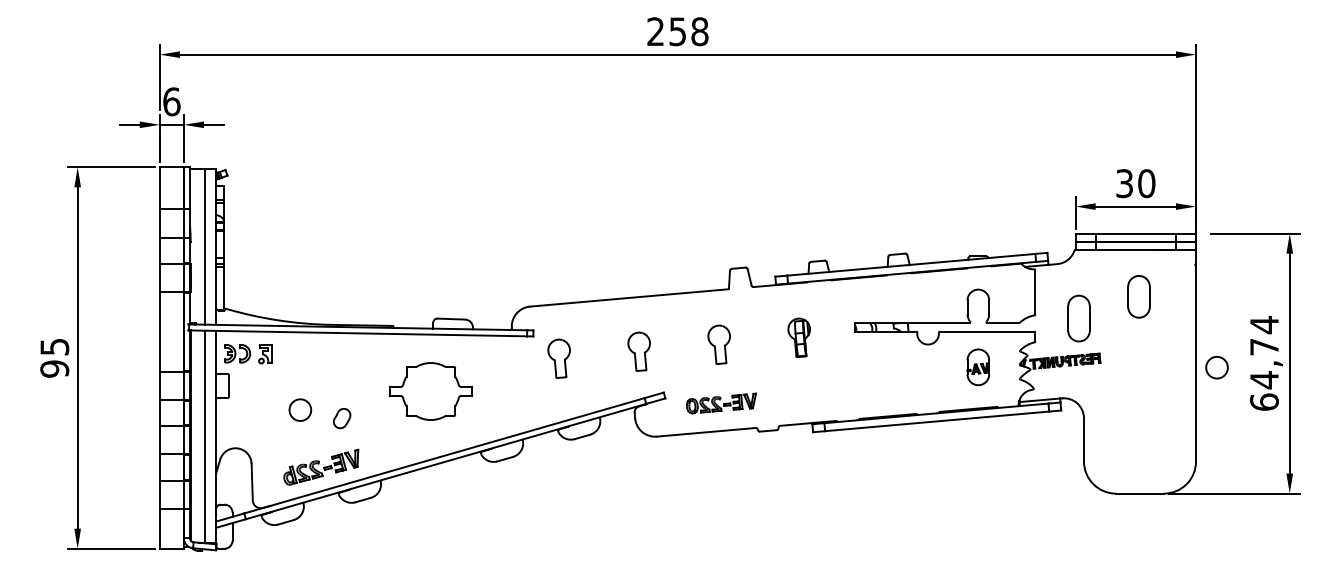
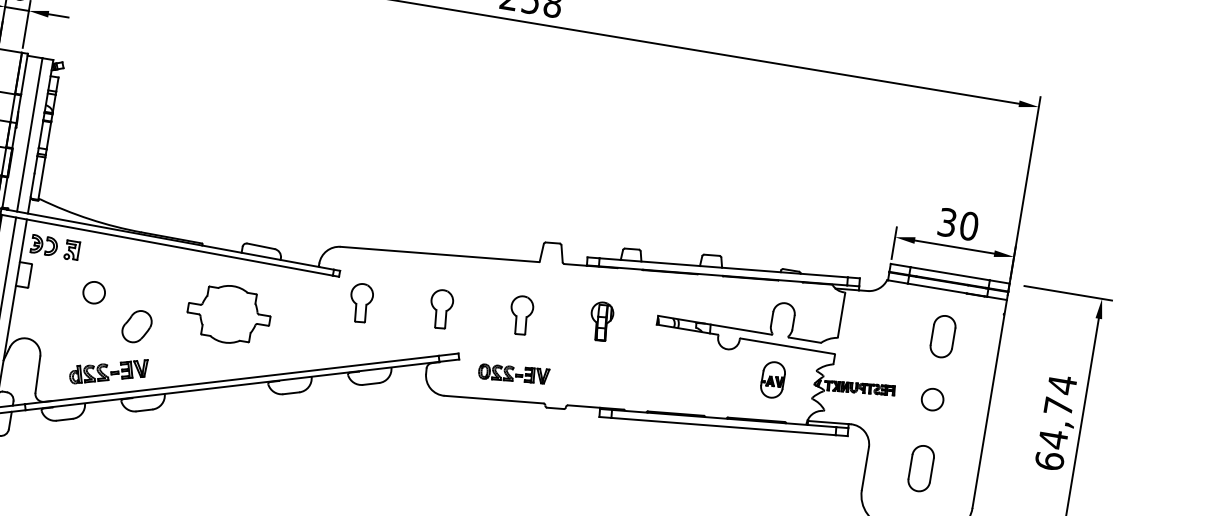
part: (1078, 318) -> (920, 468), moved
circle: (1216, 367) -> (932, 399), moved
circle: (300, 409) -> (94, 292), moved
part: (341, 418) -> (136, 326), size x1.67

